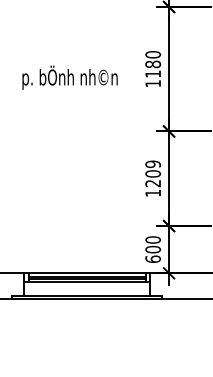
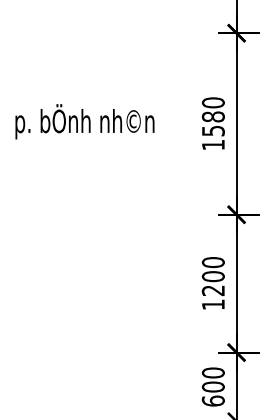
text: (153, 73) -> (213, 130), 1180 -> 1580
text: (69, 77) -> (84, 121), moved
text: (153, 164) -> (213, 262), 1209 -> 1200

